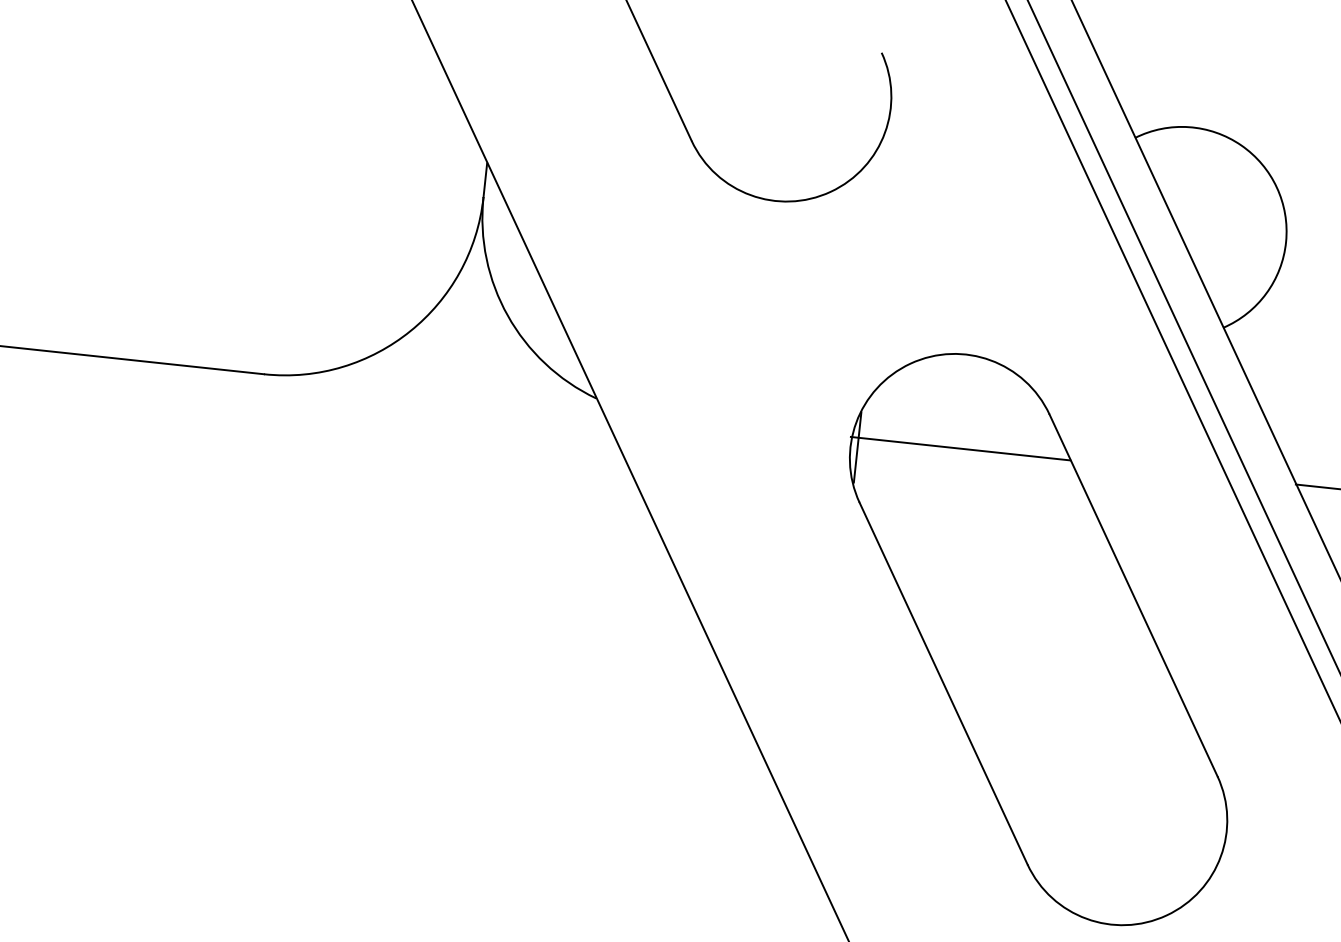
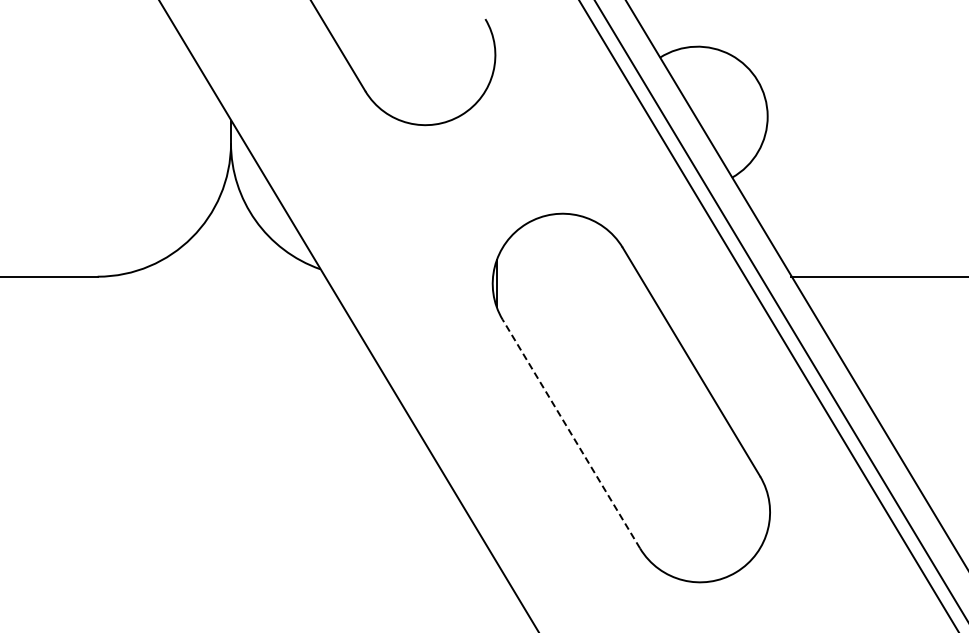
line: (959, 448) -> (565, 276), removed
line: (943, 682) -> (571, 433), solid -> dashed

